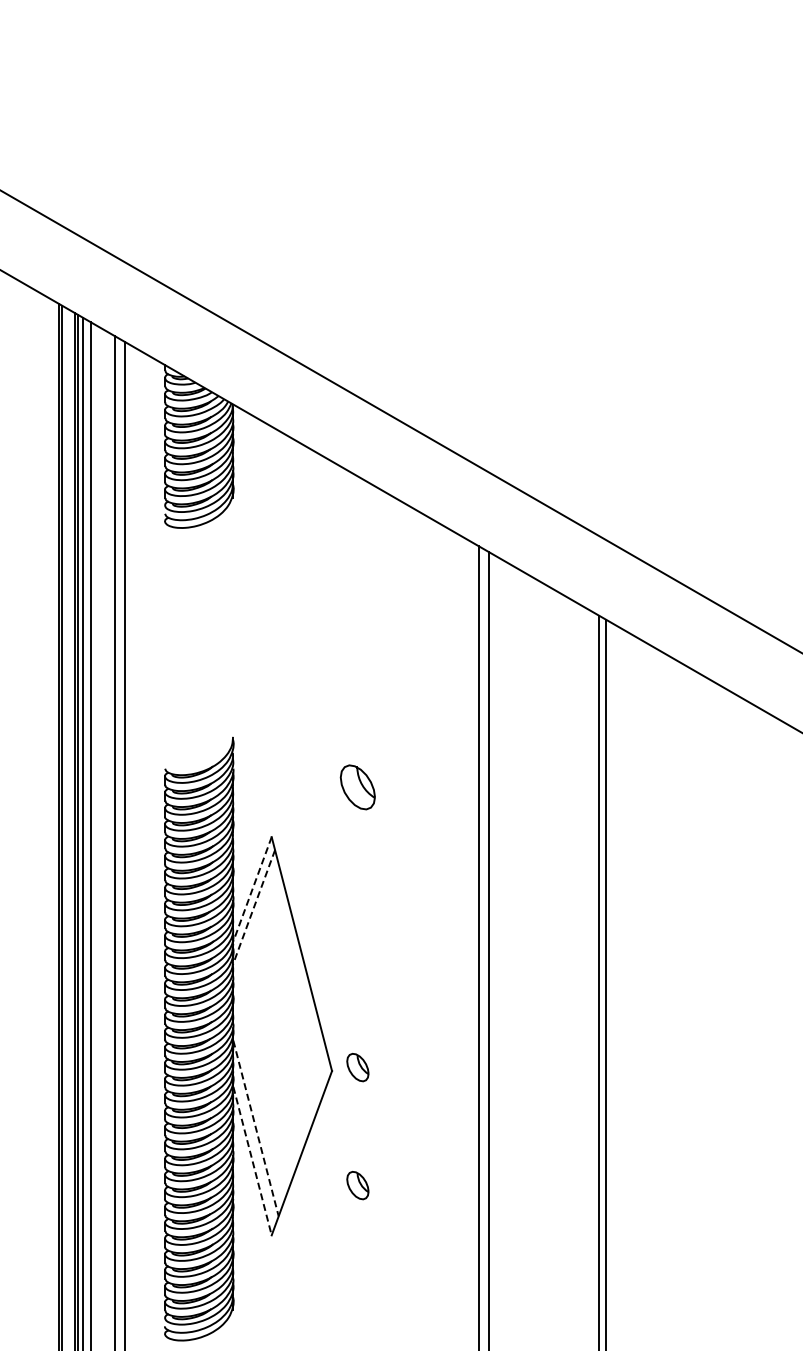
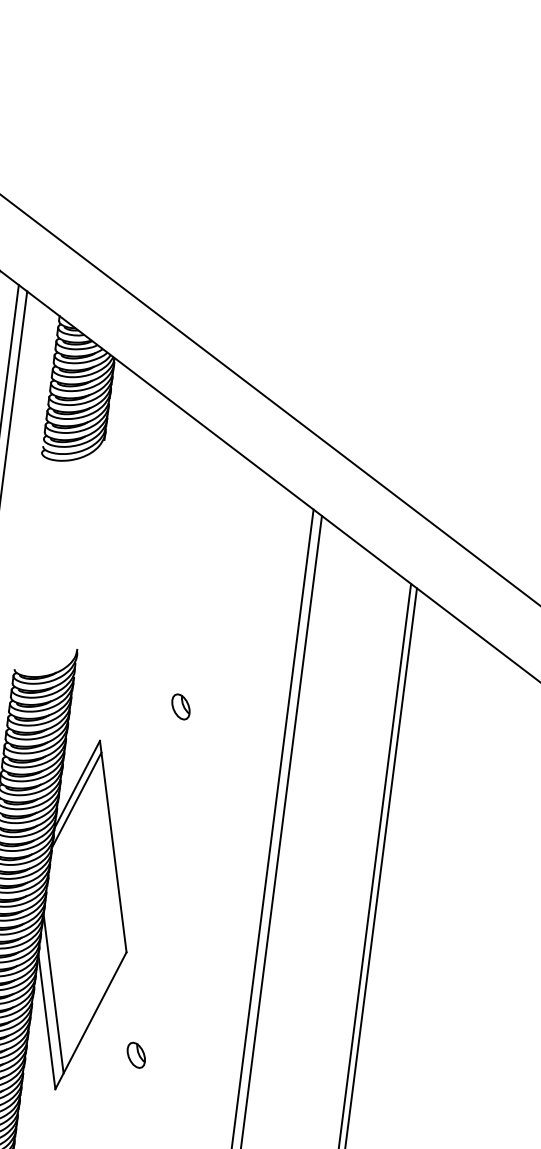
part: (357, 786) -> (180, 706), size x0.62
line: (252, 889) -> (77, 784), dashed -> solid
line: (253, 908) -> (76, 801), dashed -> solid
part: (357, 1067) -> (149, 952), removed
line: (256, 1128) -> (54, 994), dashed -> solid
line: (252, 1161) -> (46, 1022), dashed -> solid

